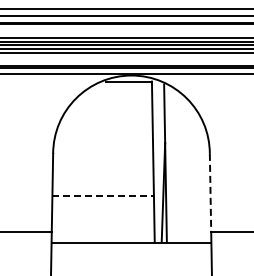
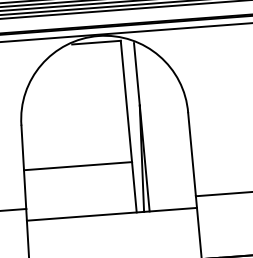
line: (210, 193) -> (192, 155), dashed -> solid
line: (103, 195) -> (78, 165), dashed -> solid

